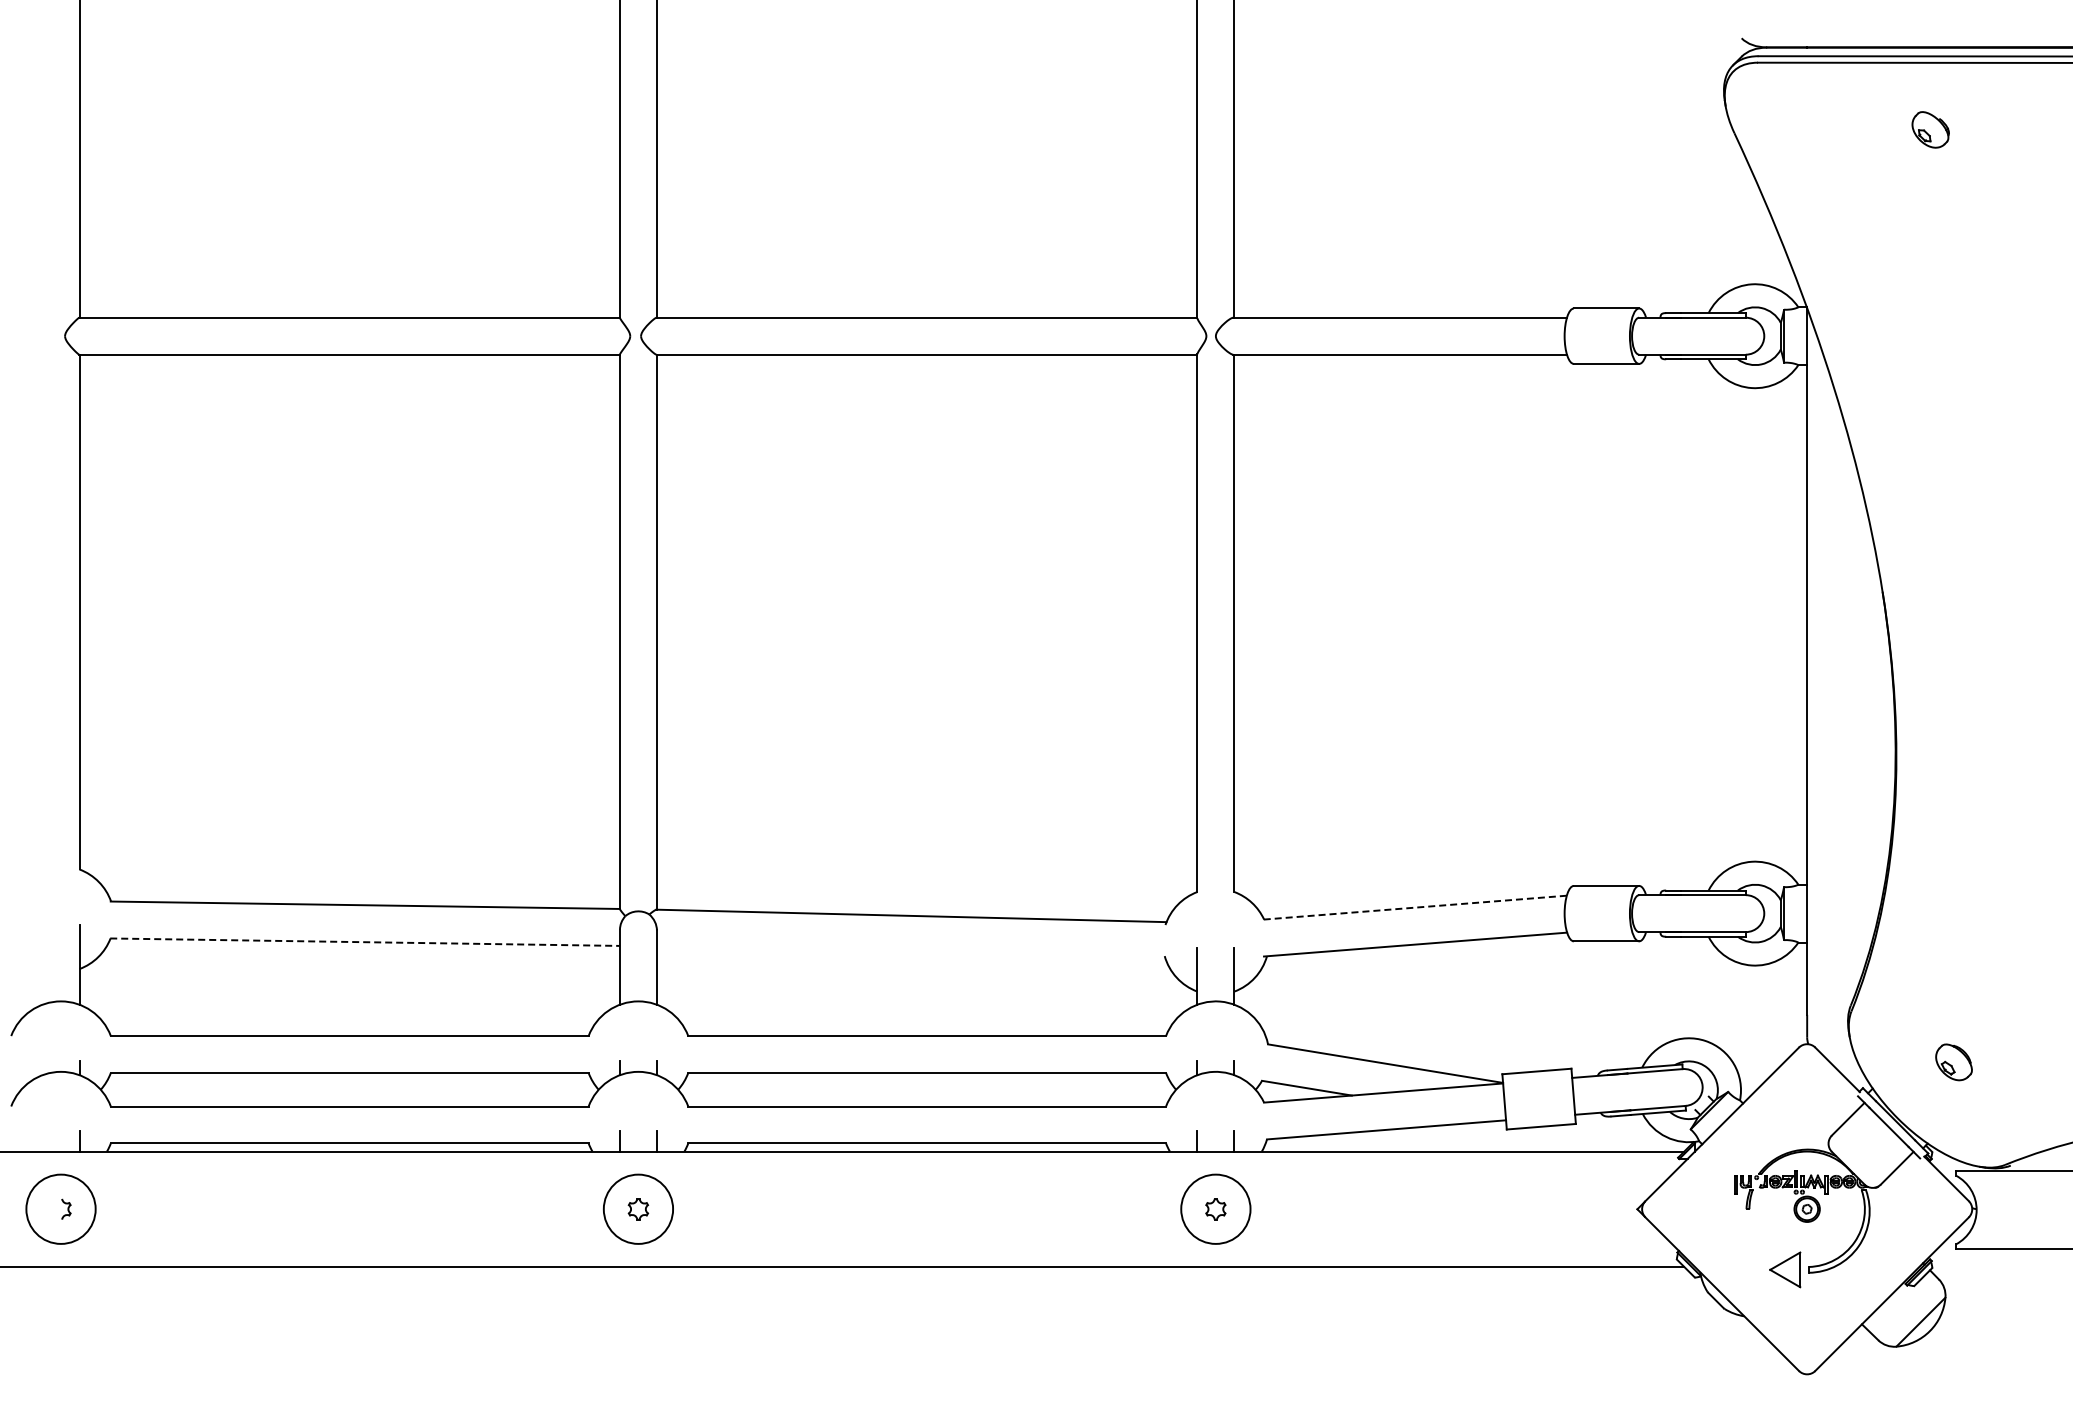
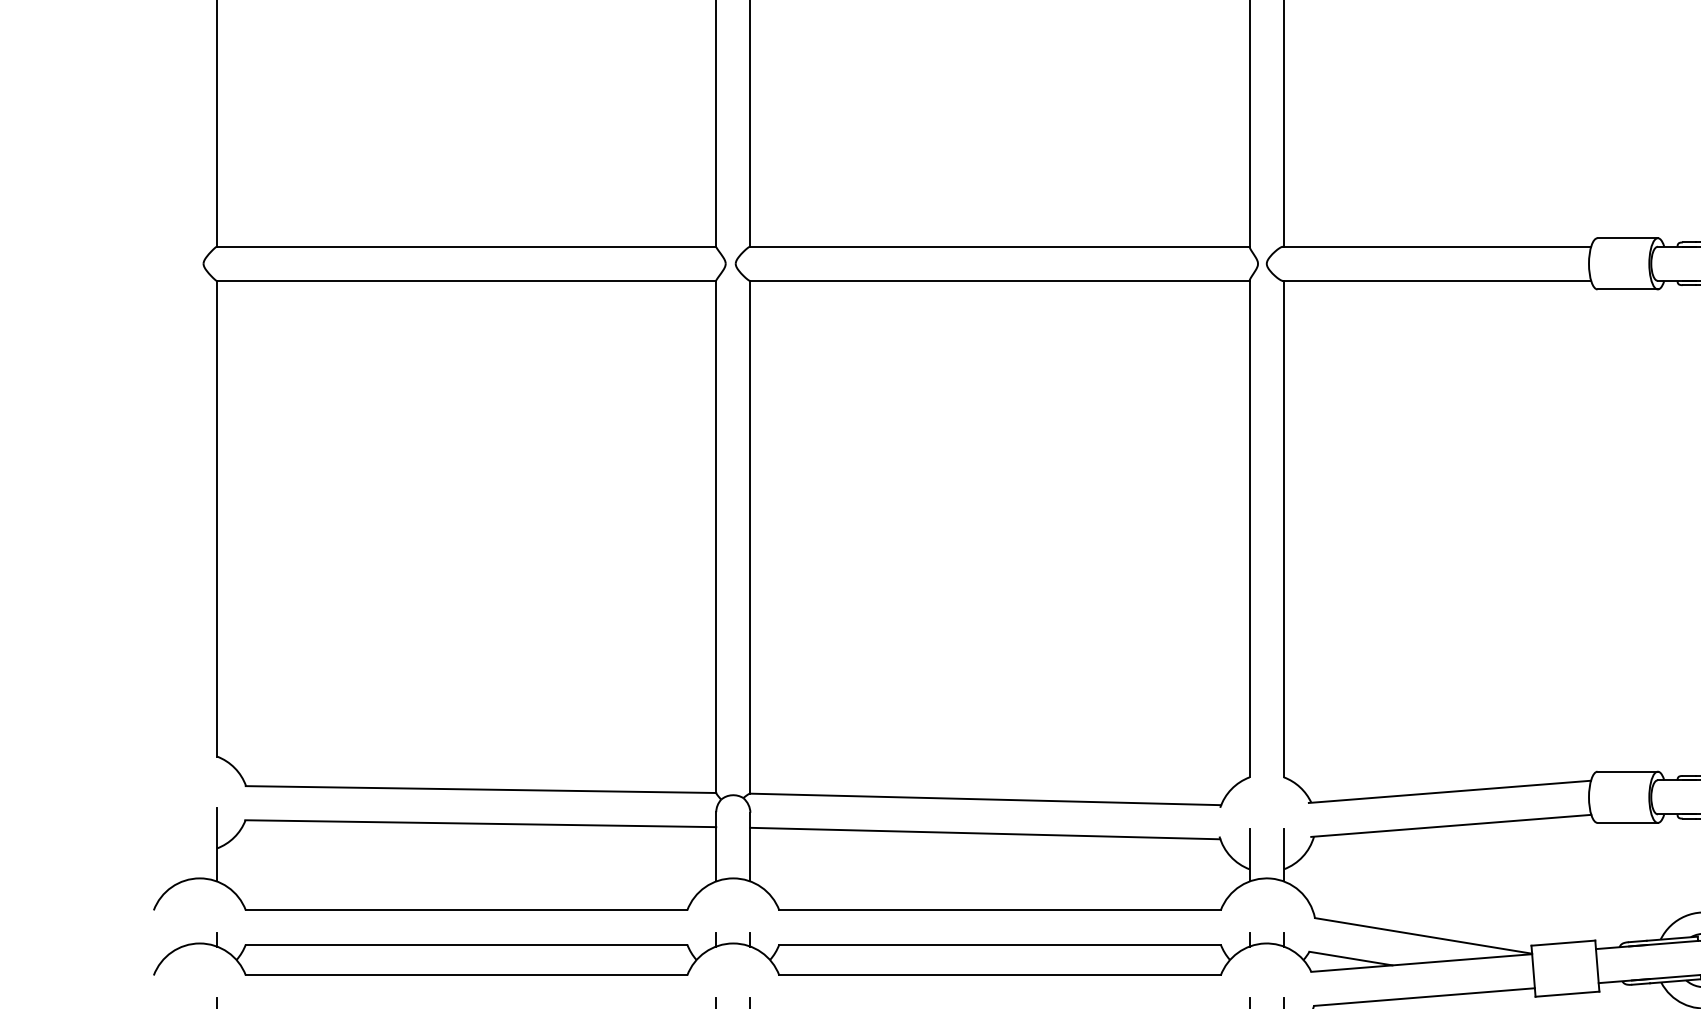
line: (1413, 907) -> (1449, 791), dashed -> solid
line: (365, 942) -> (481, 823), dashed -> solid
line: (910, 952) -> (984, 833), added

